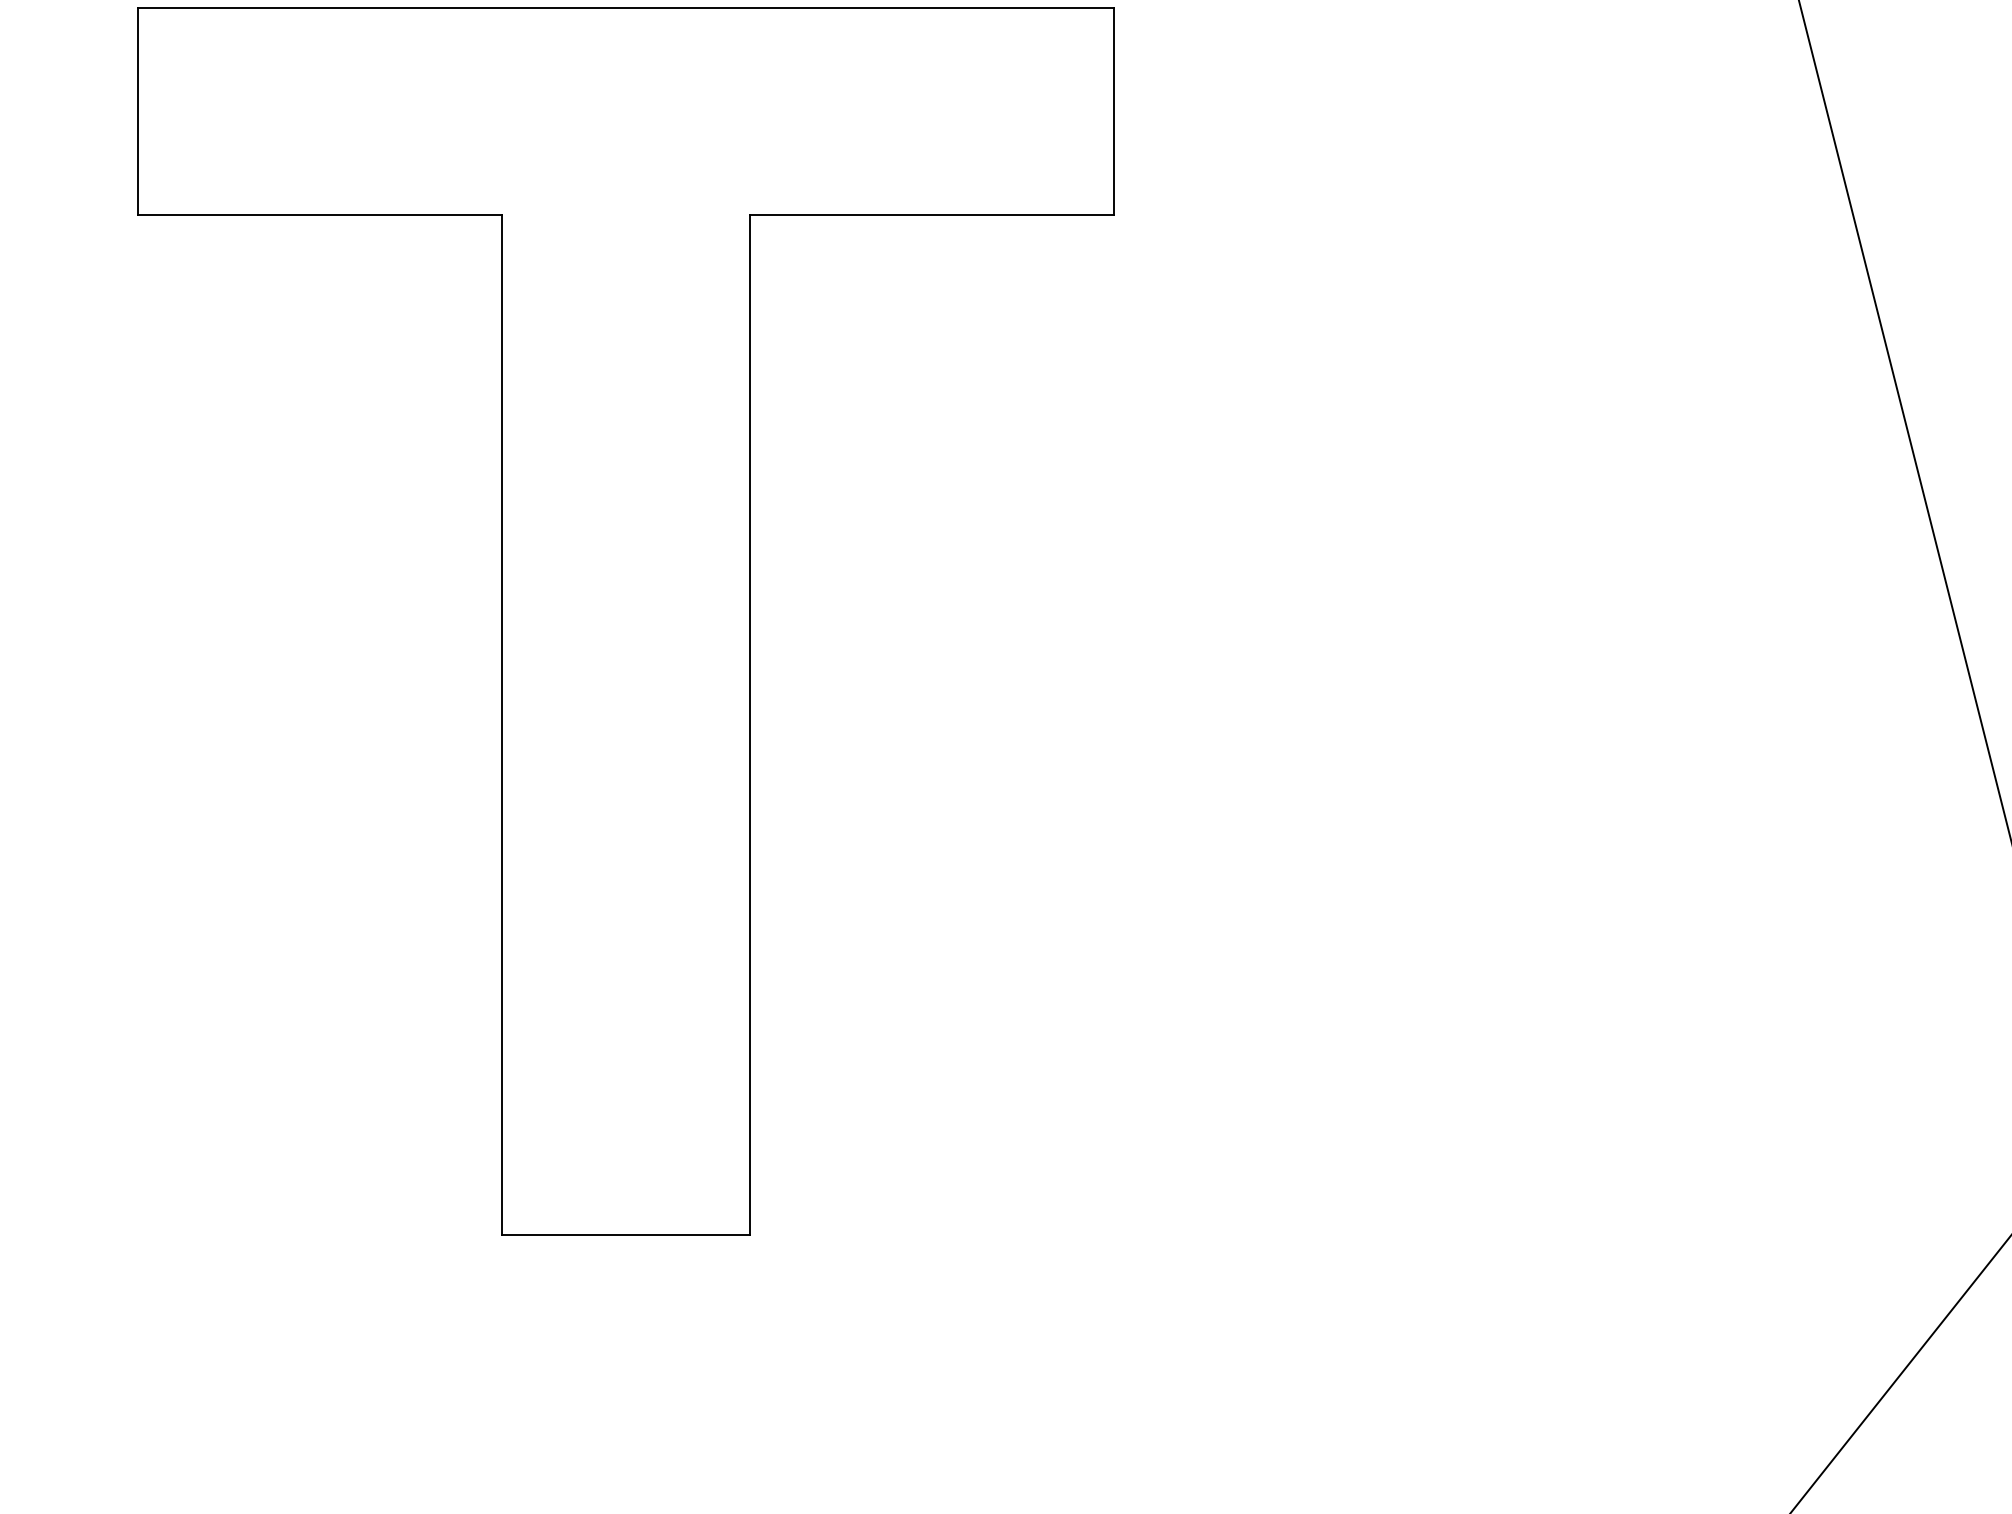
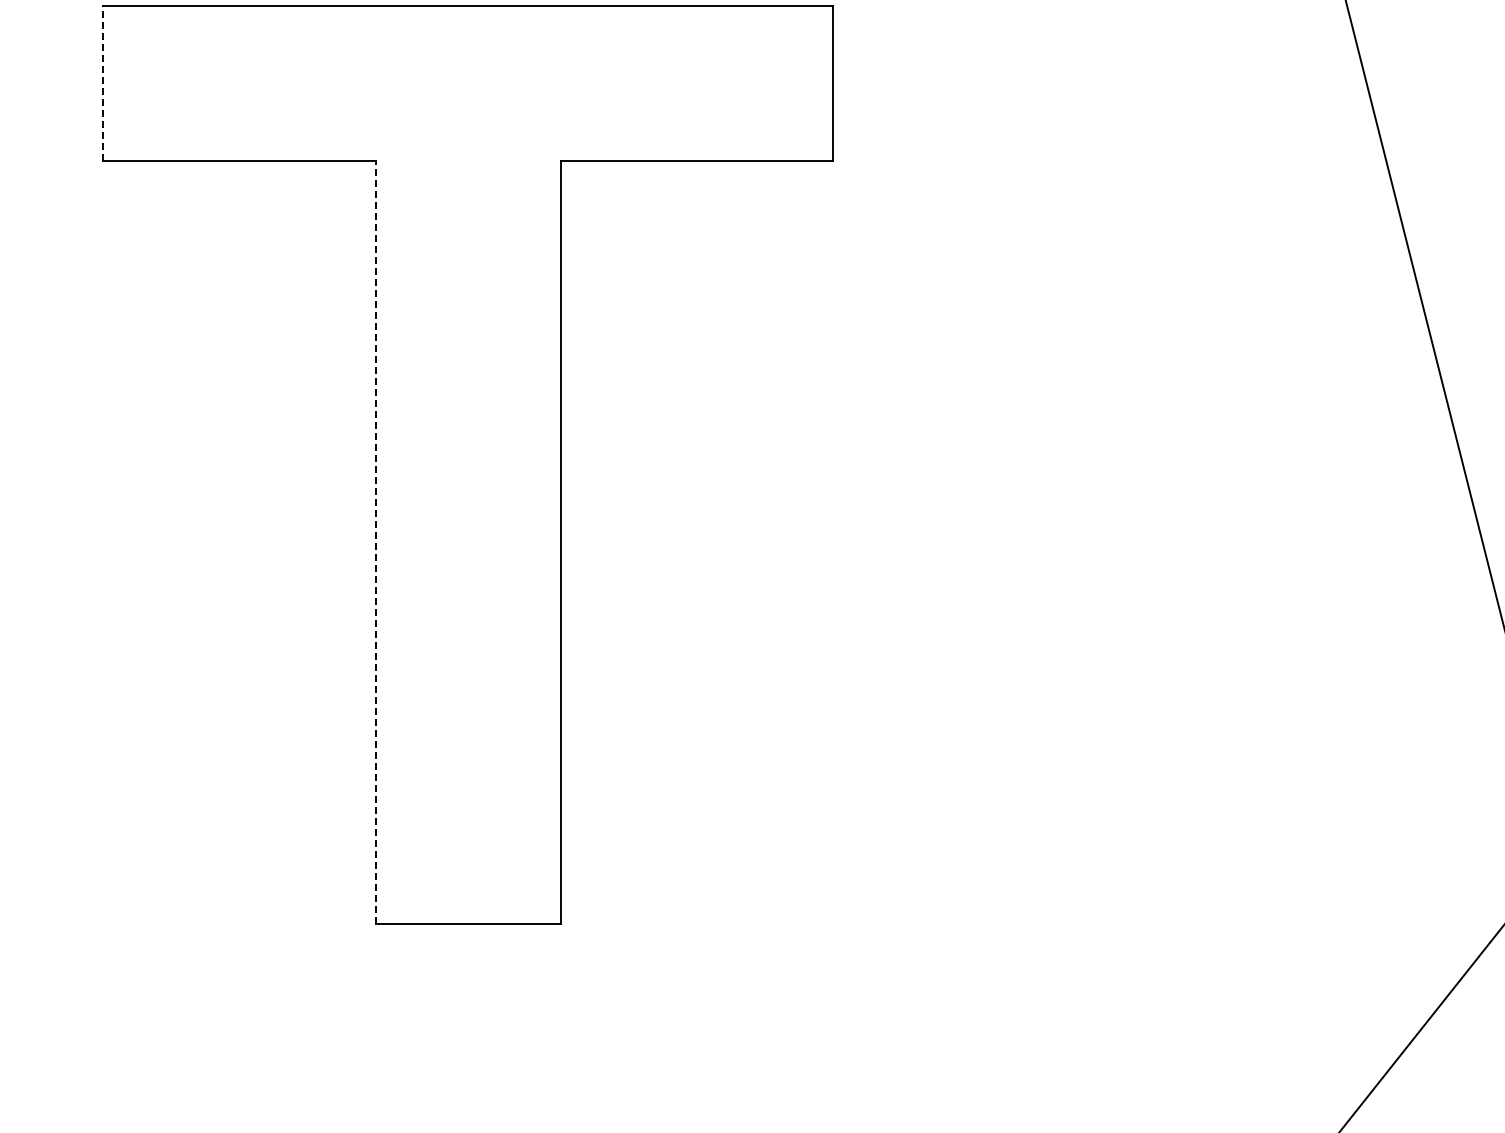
line: (138, 111) -> (103, 83), solid -> dashed
line: (502, 724) -> (375, 542), solid -> dashed

